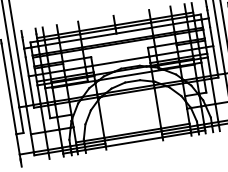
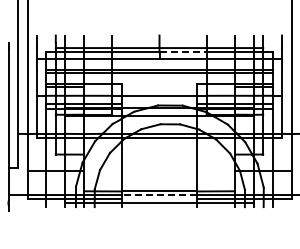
line: (133, 25) -> (183, 52), solid -> dashed
line: (133, 136) -> (159, 195), solid -> dashed

